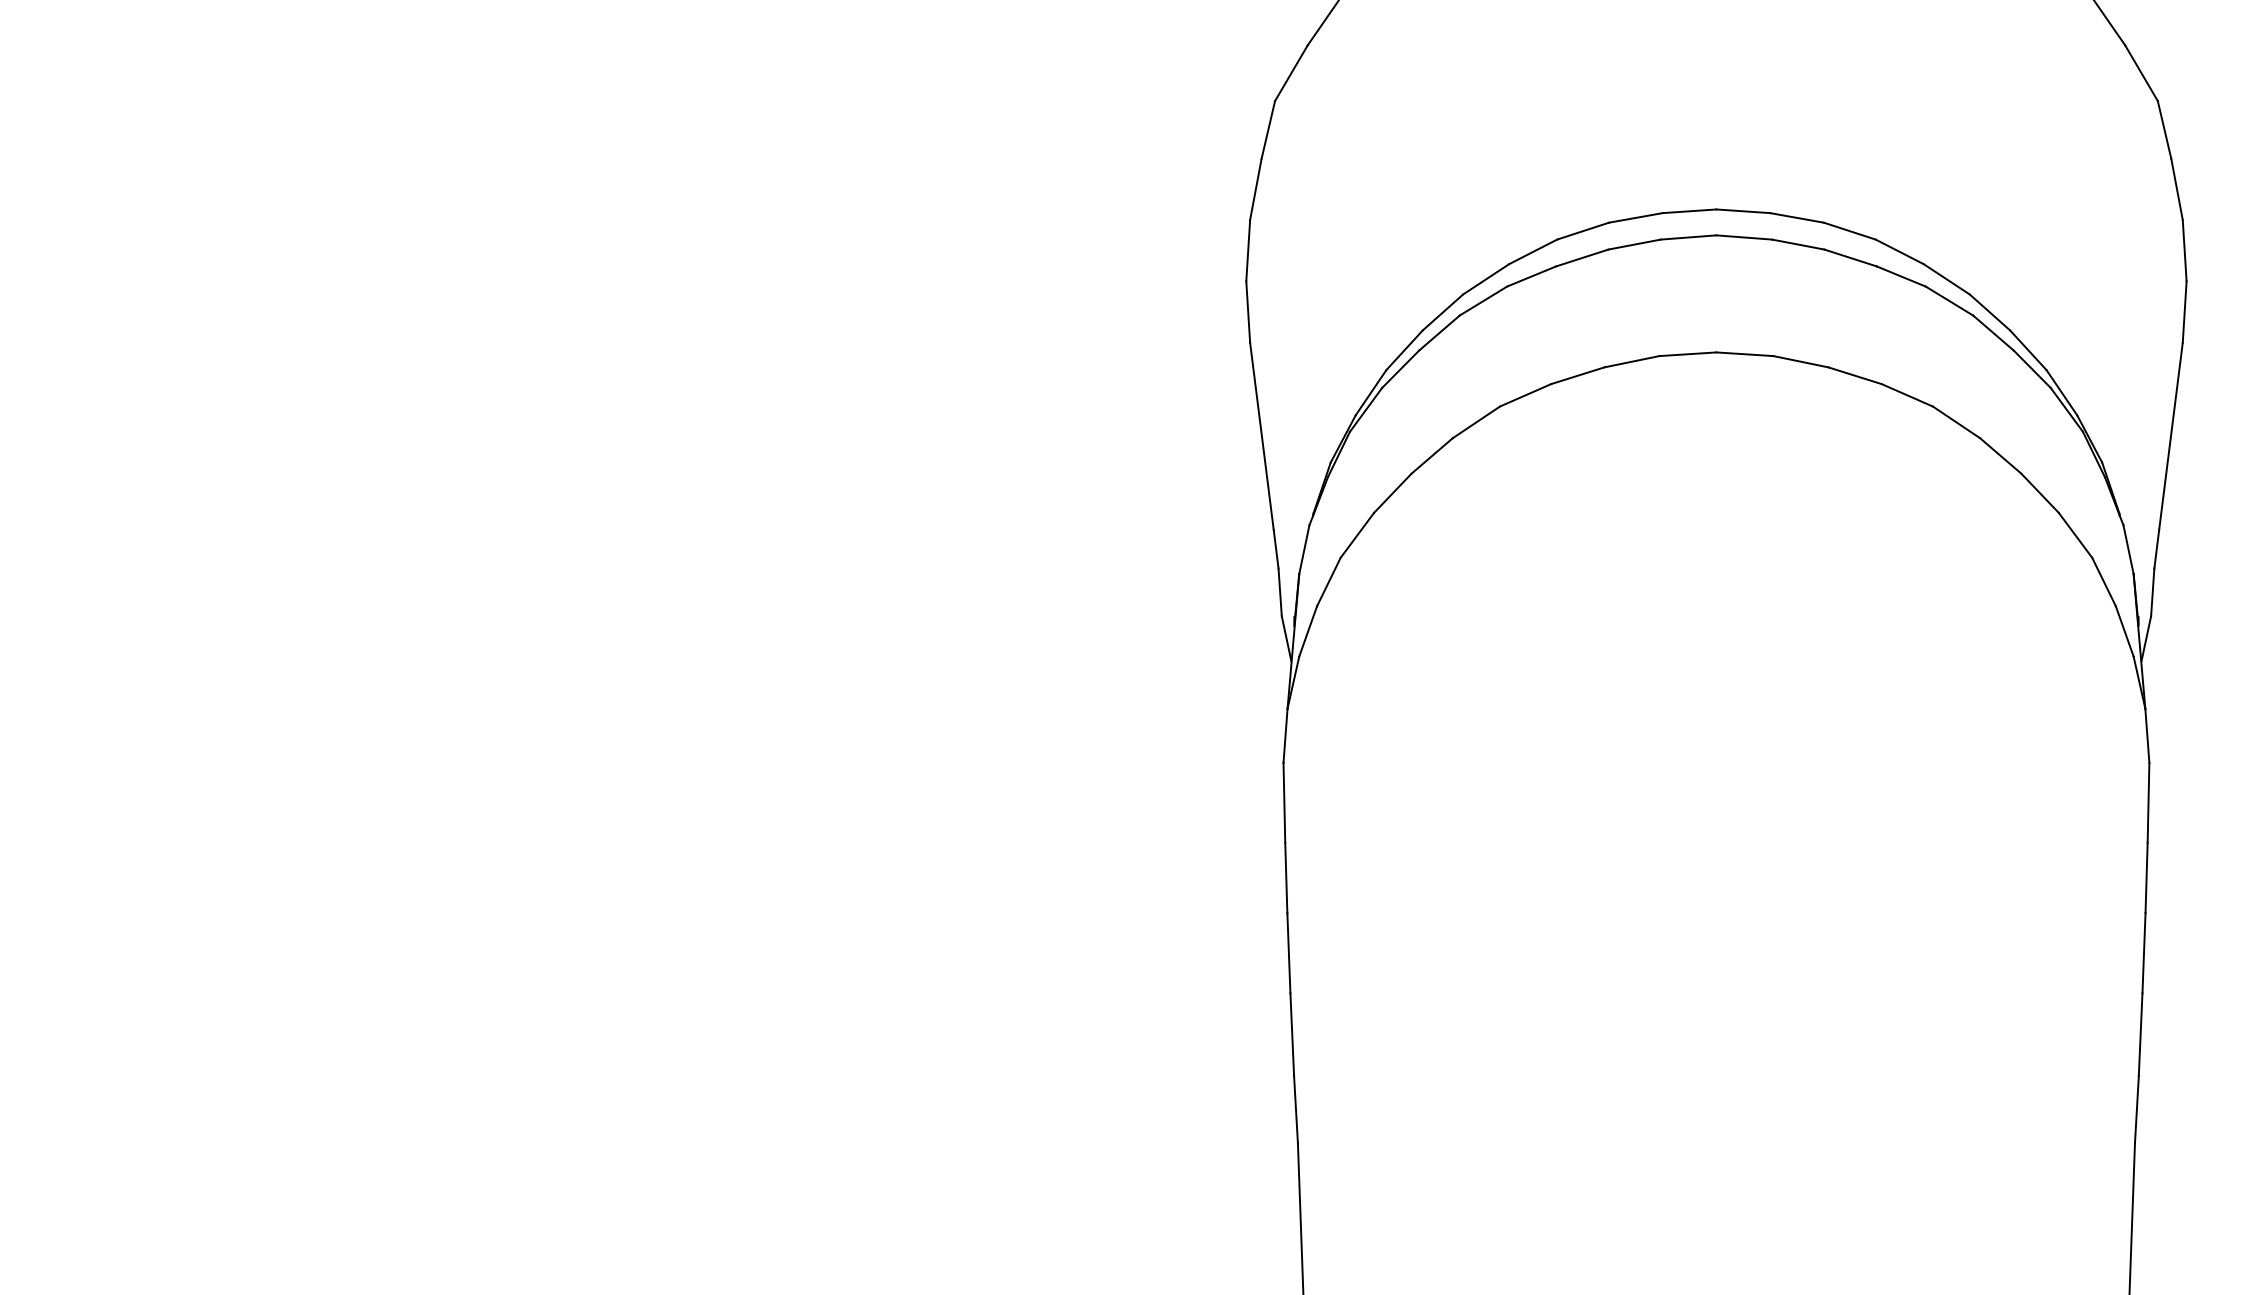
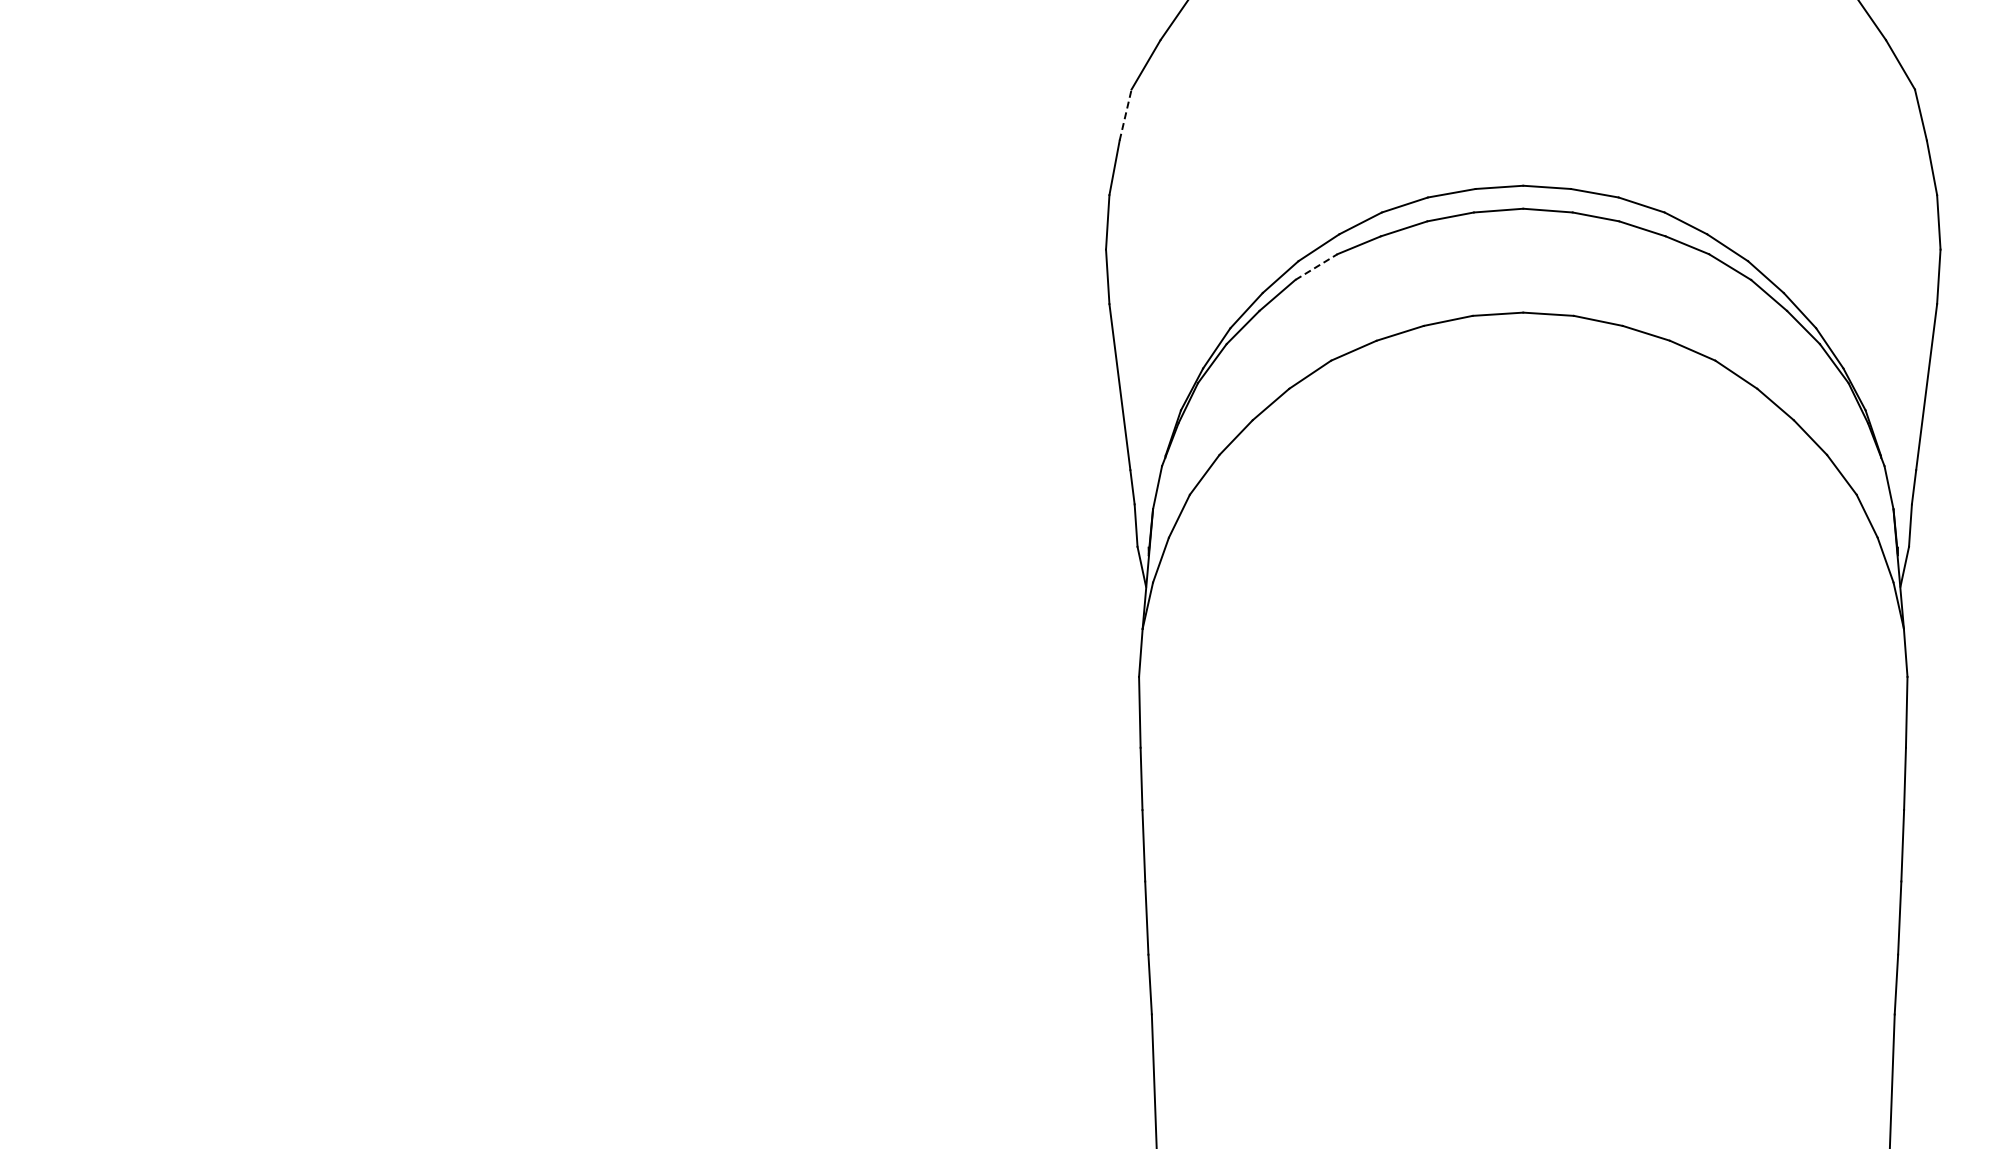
line: (1268, 129) -> (1125, 114), solid -> dashed
line: (1483, 301) -> (1316, 267), solid -> dashed

